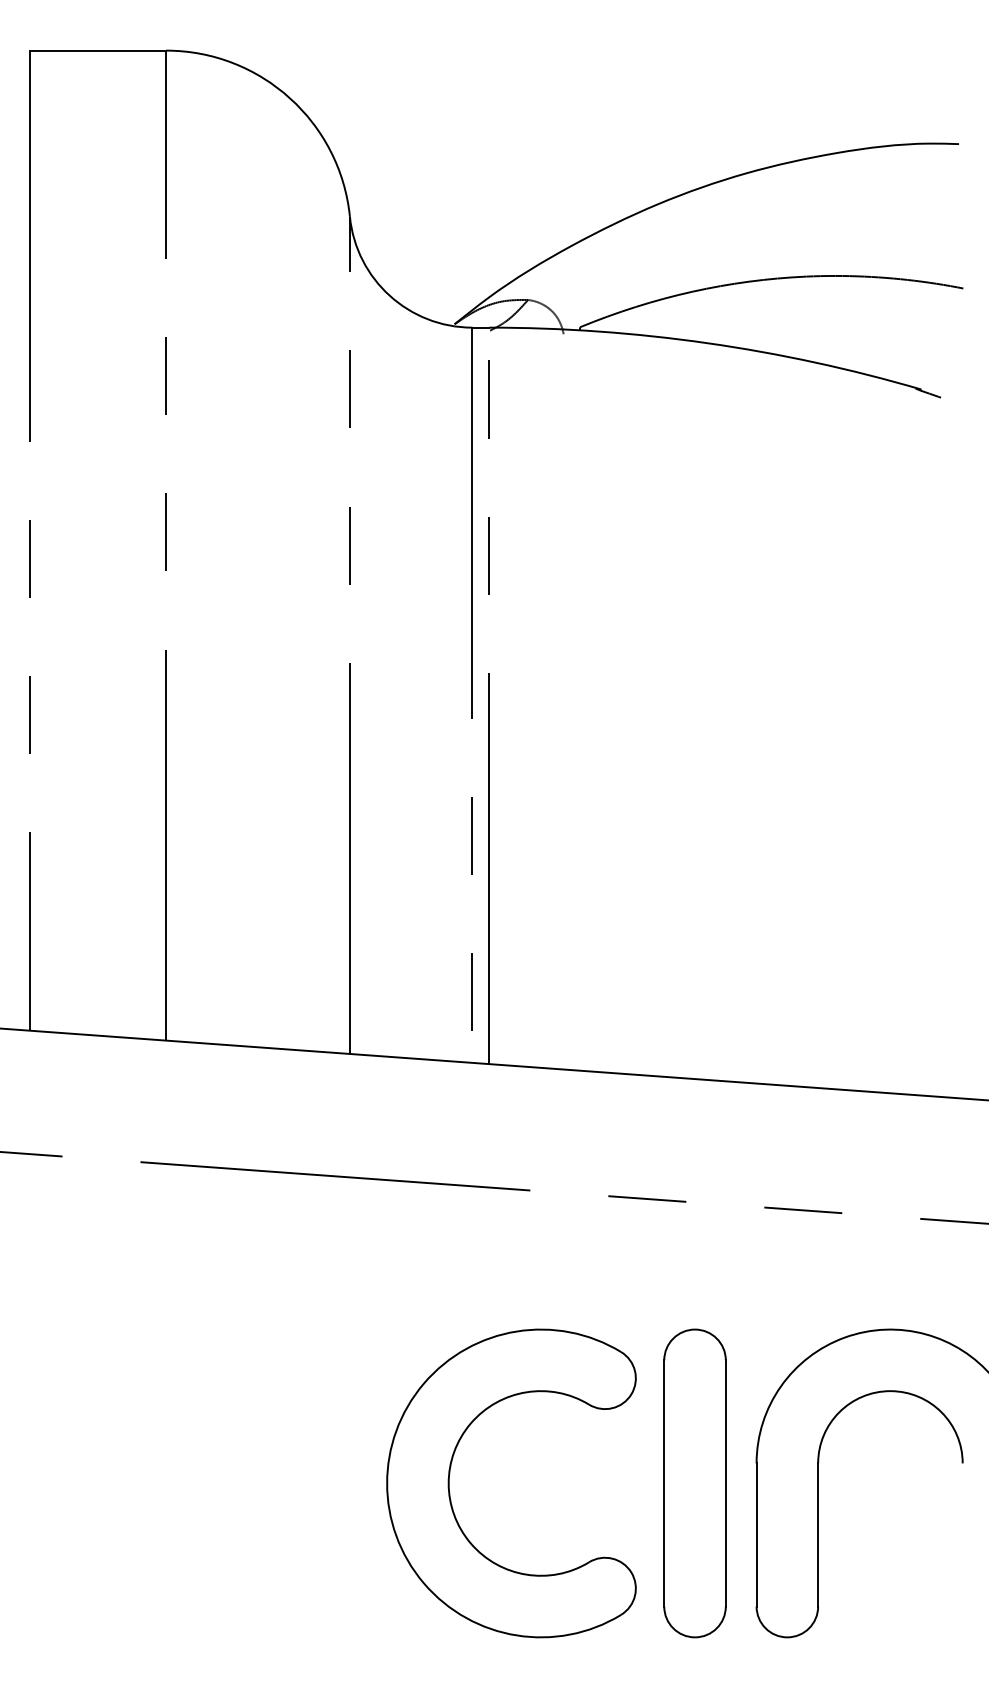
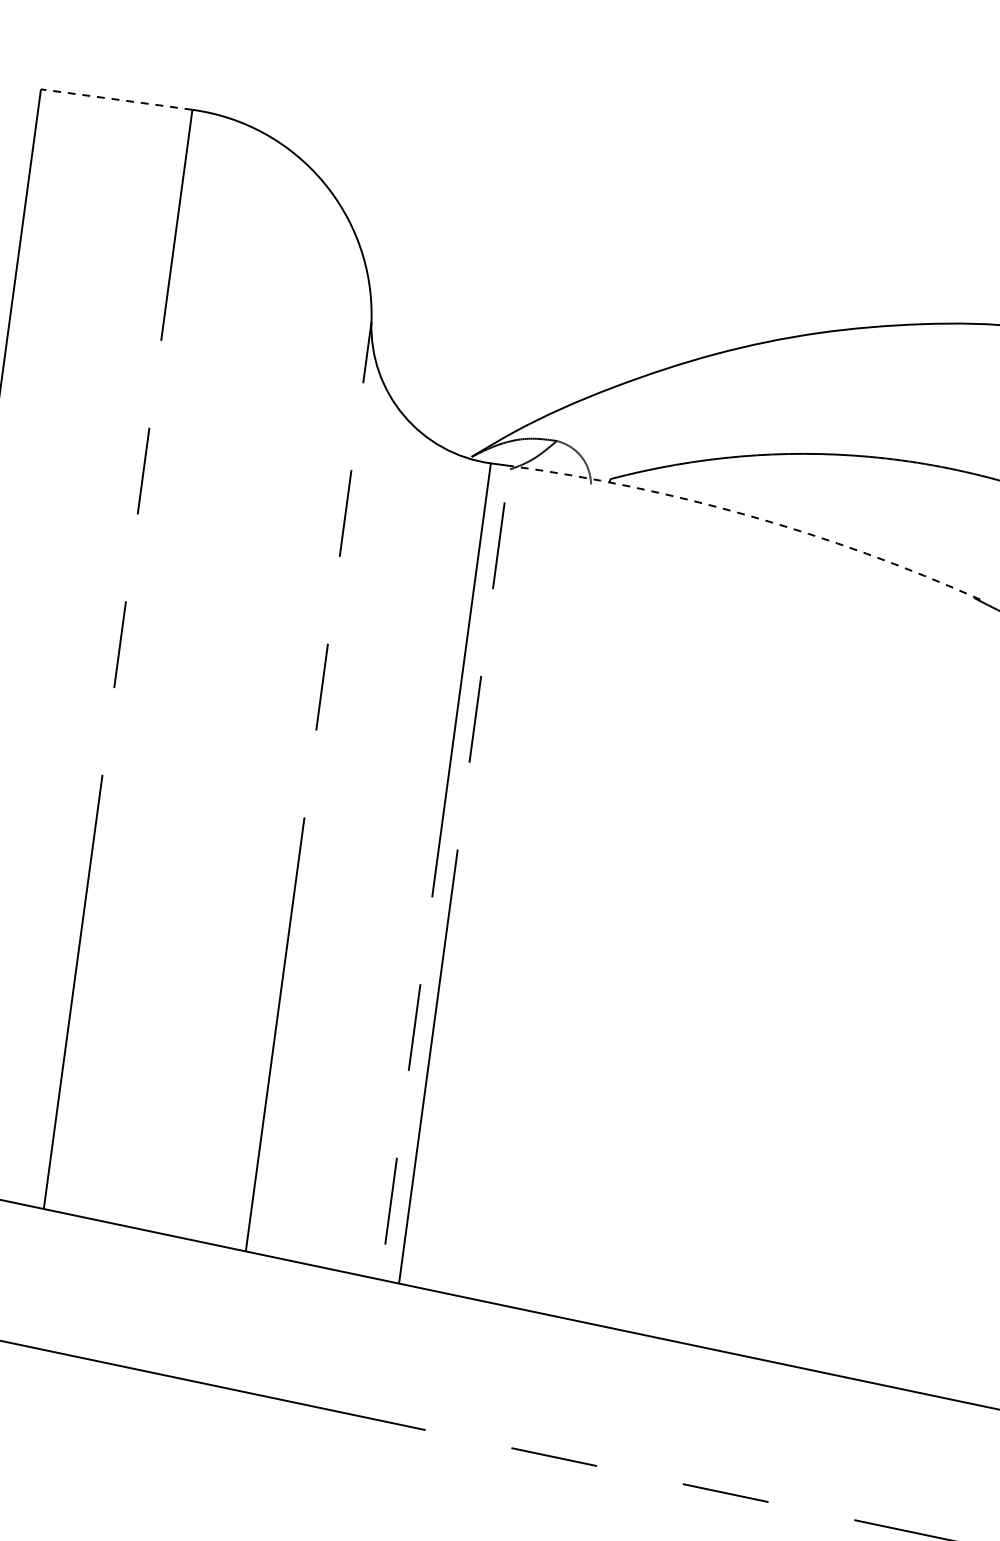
line: (97, 50) -> (116, 99), solid -> dashed
arc: (707, 343) -> (749, 516), solid -> dashed

